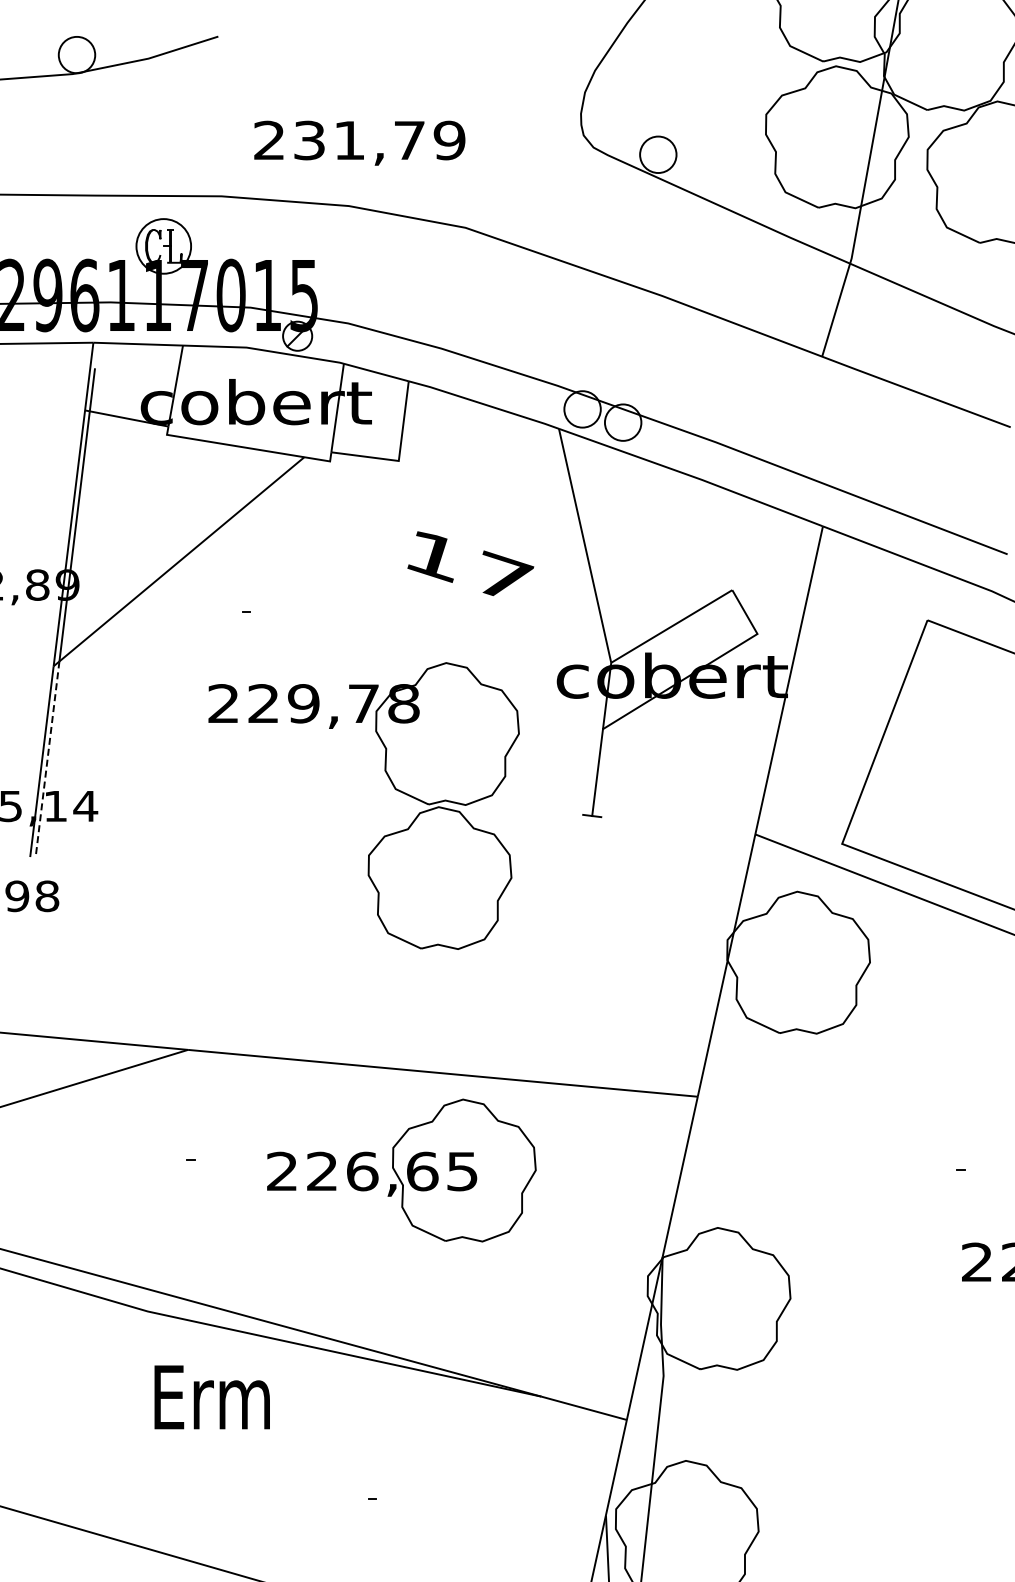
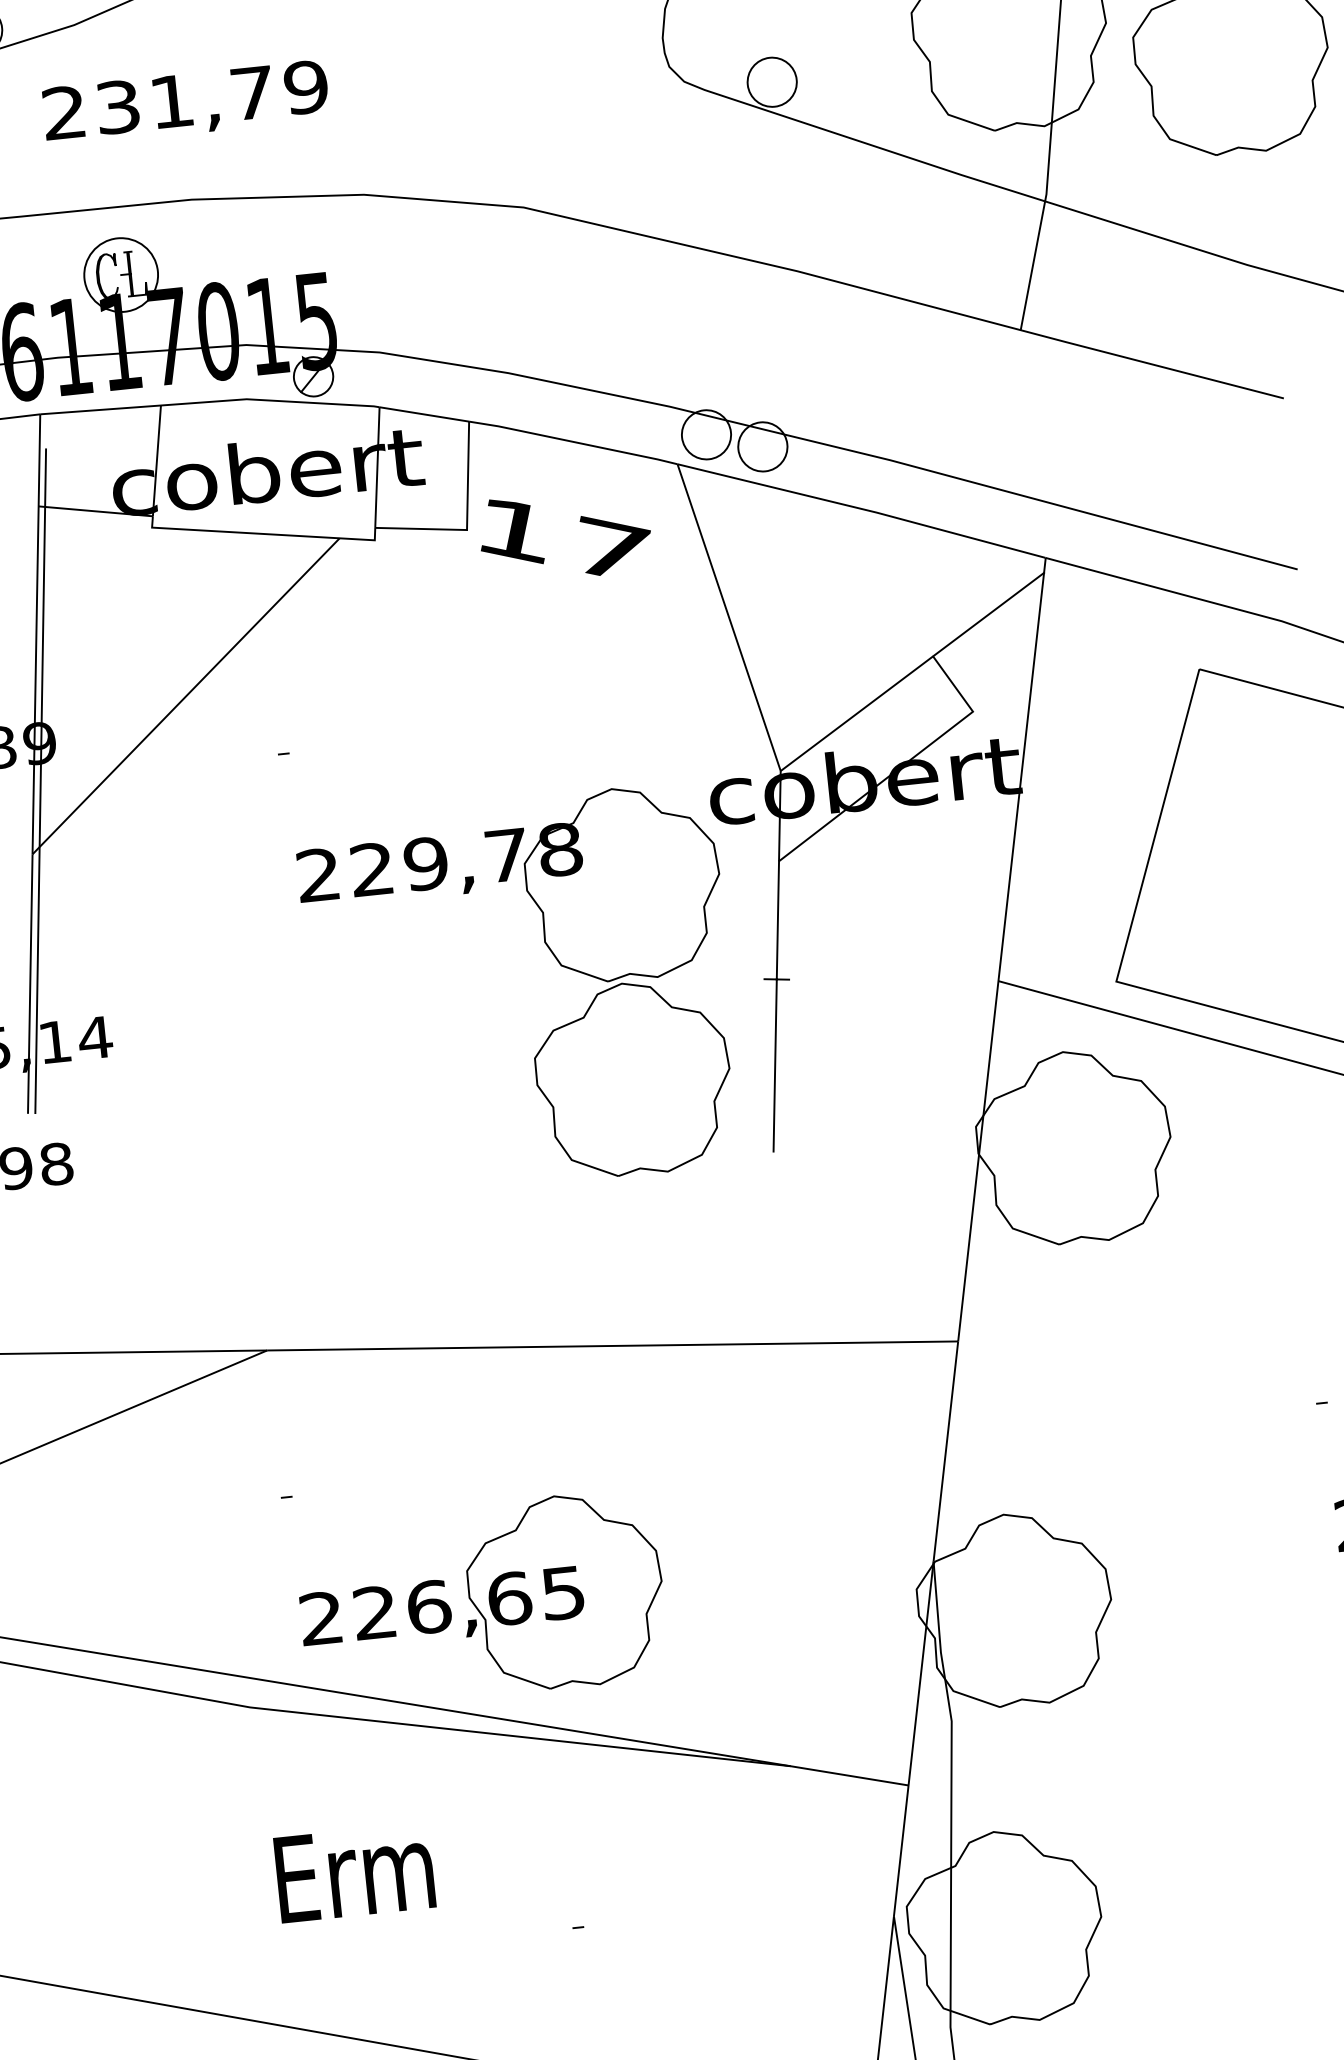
text: (359, 142) -> (185, 102), moved
text: (470, 563) -> (564, 535), moved
line: (776, 563) -> (988, 614), added
line: (47, 759) -> (37, 980), dashed -> solid
part: (394, 789) -> (559, 966), moved
line: (584, 879) -> (775, 1065), added
part: (401, 1170) -> (481, 1600), moved
text: (211, 1397) -> (353, 1872), moved

